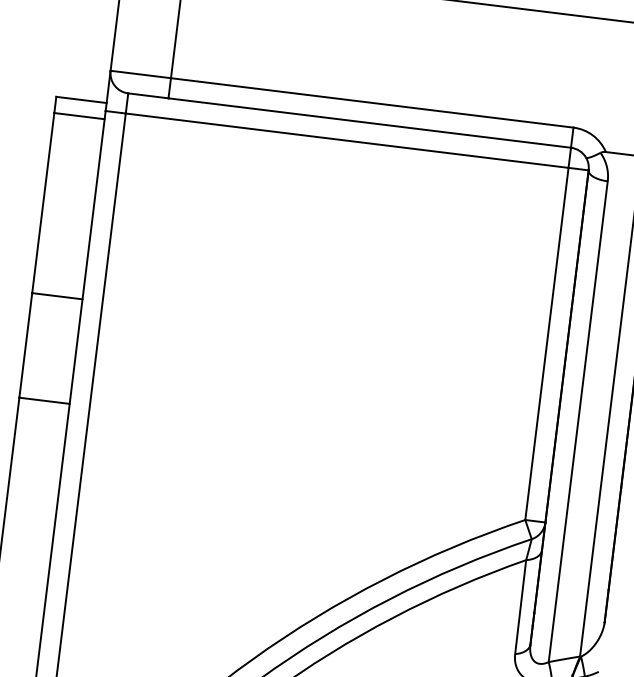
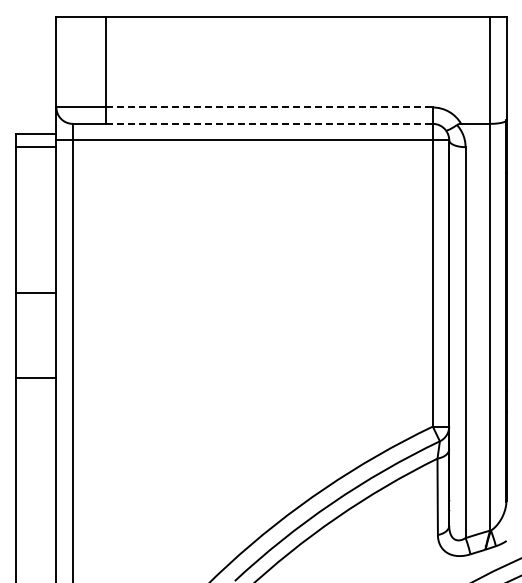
line: (372, 102) -> (269, 107), solid -> dashed
line: (370, 122) -> (269, 123), solid -> dashed

